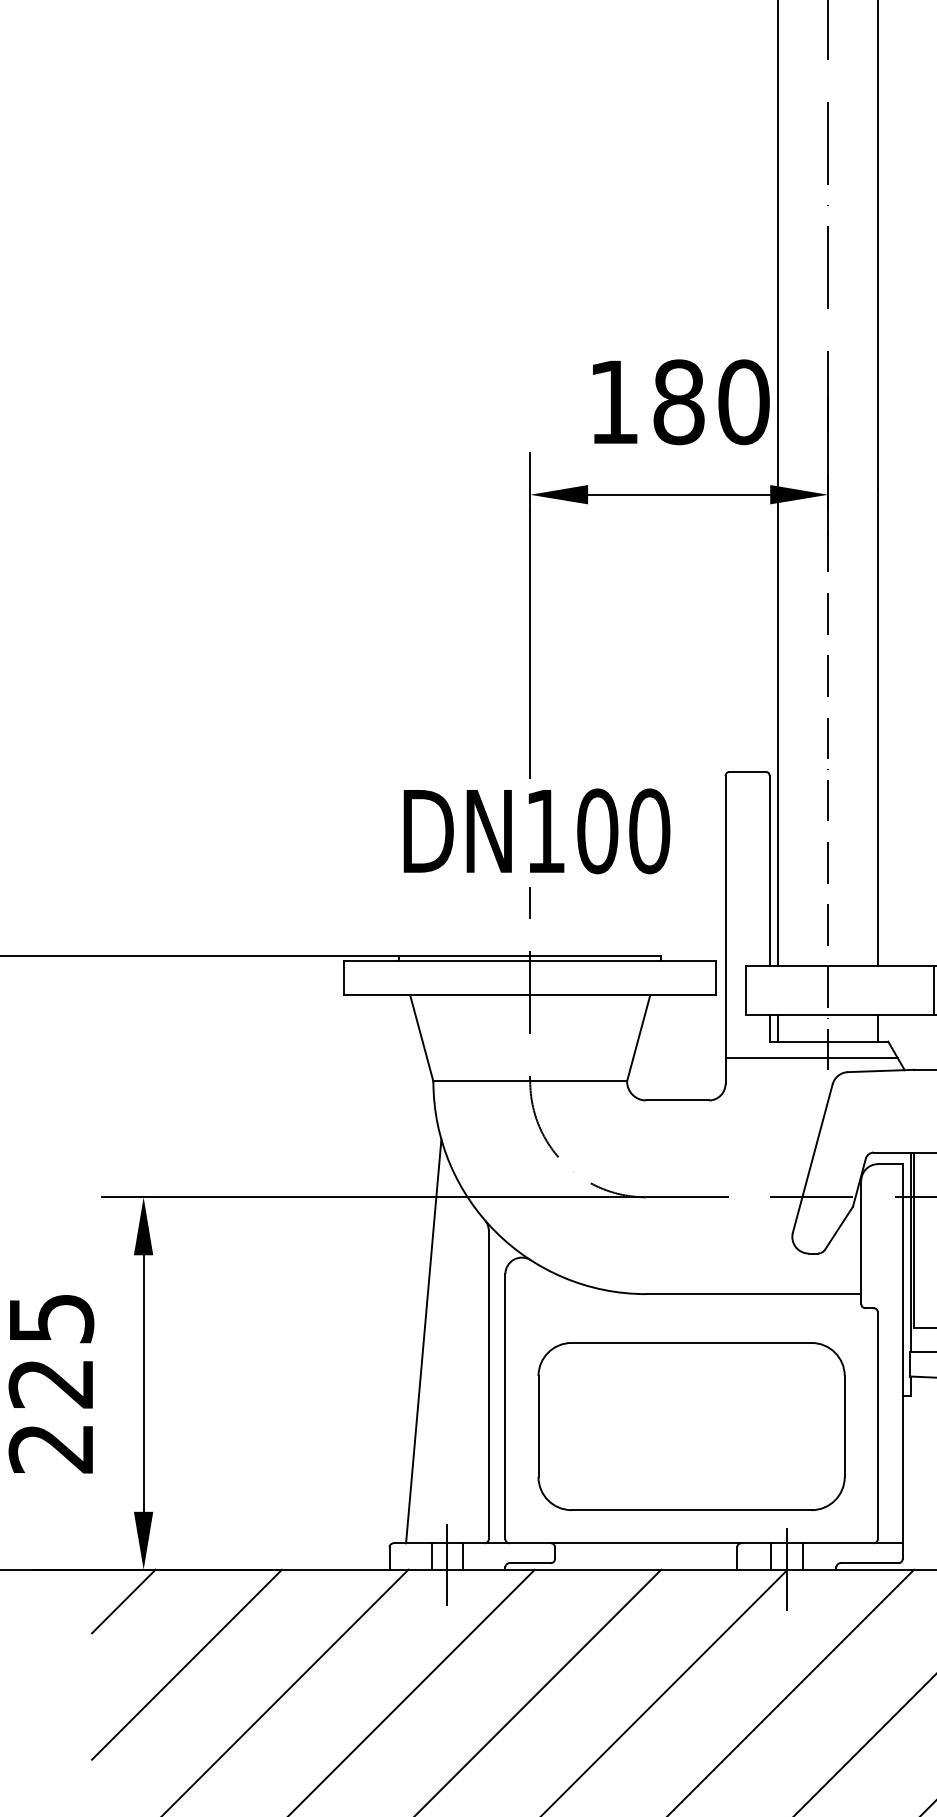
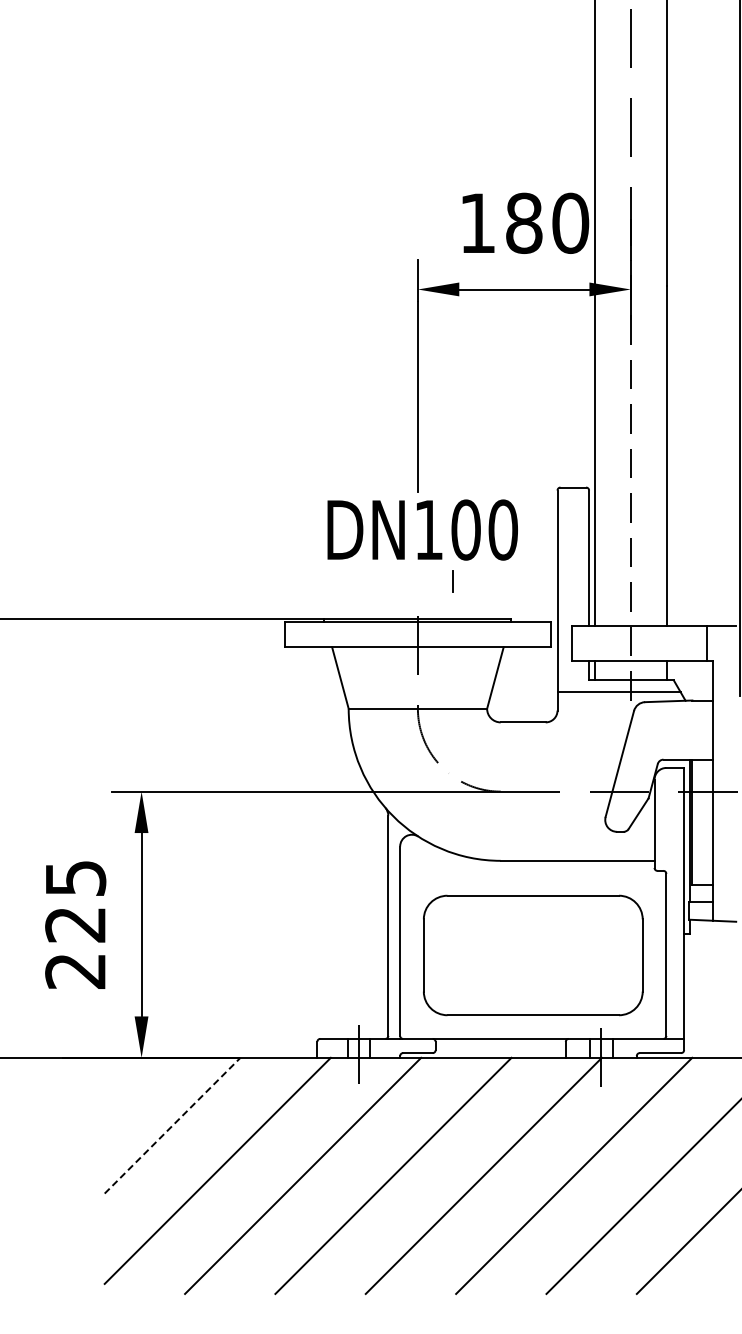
line: (529, 903) -> (452, 581), moved
line: (423, 1341) -> (341, 894), removed
line: (123, 1601) -> (127, 1080), removed
line: (186, 1664) -> (172, 1125), solid -> dashed

